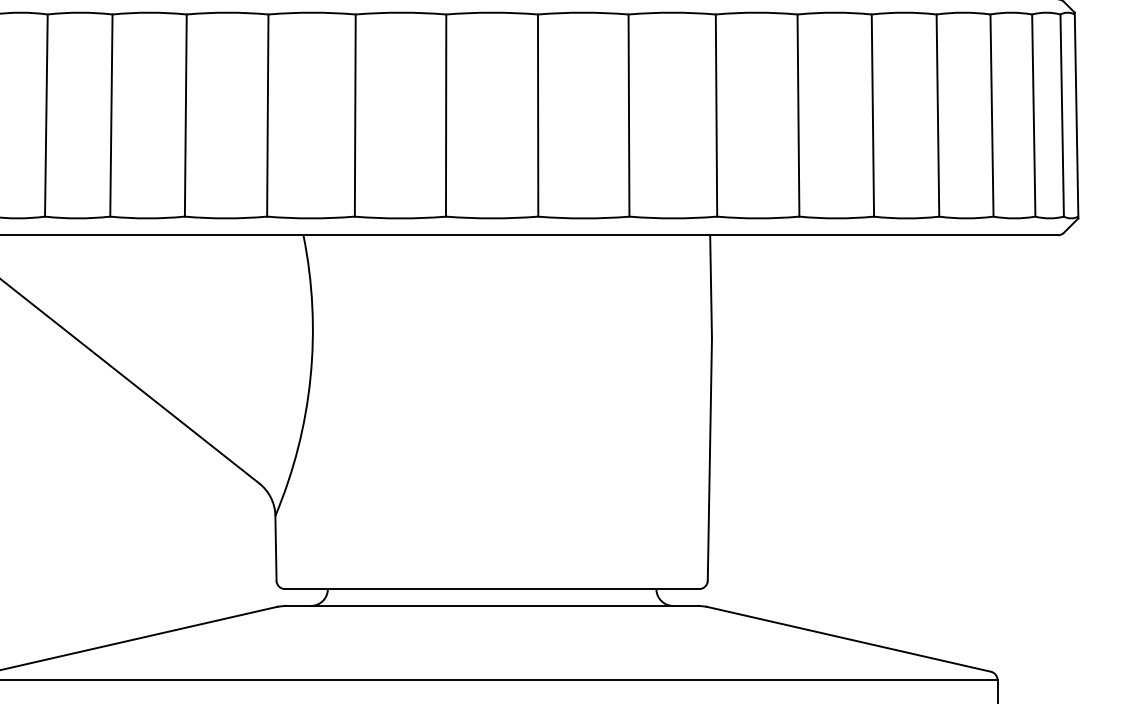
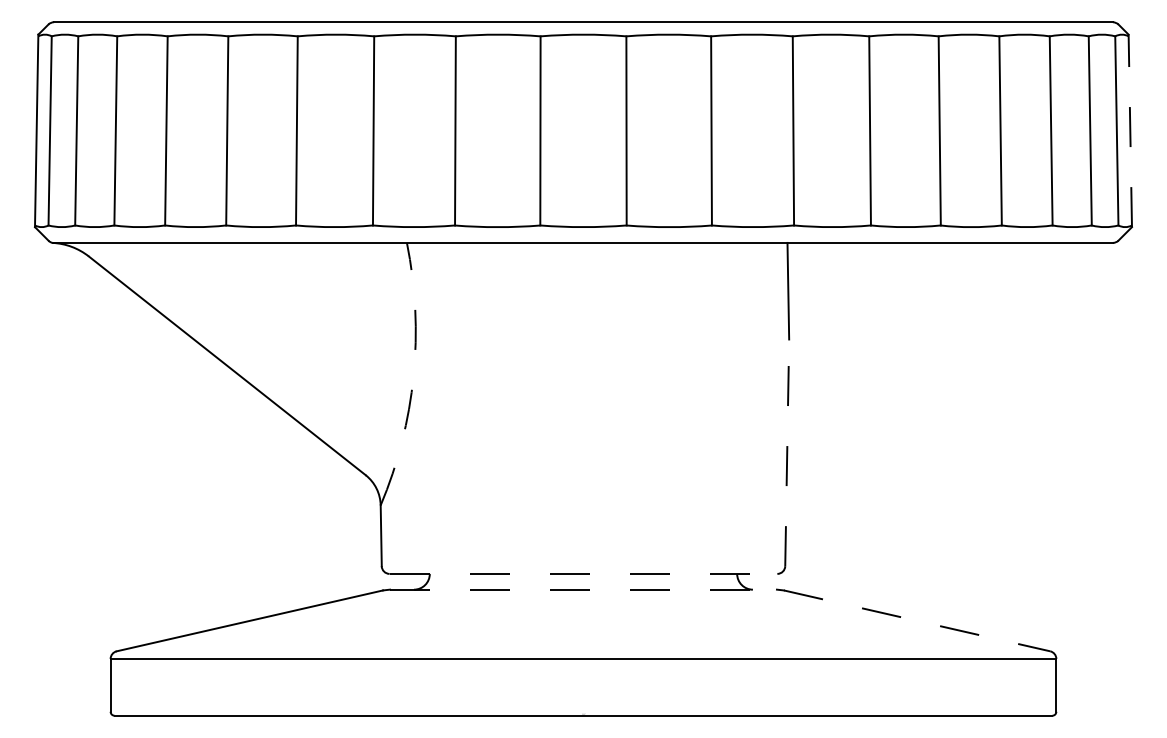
line: (1076, 115) -> (1130, 130), solid -> dashed
arc: (310, 378) -> (413, 376), solid -> dashed
line: (710, 459) -> (787, 452), solid -> dashed
line: (492, 588) -> (583, 573), solid -> dashed
line: (492, 605) -> (583, 589), solid -> dashed
line: (849, 638) -> (917, 620), solid -> dashed

